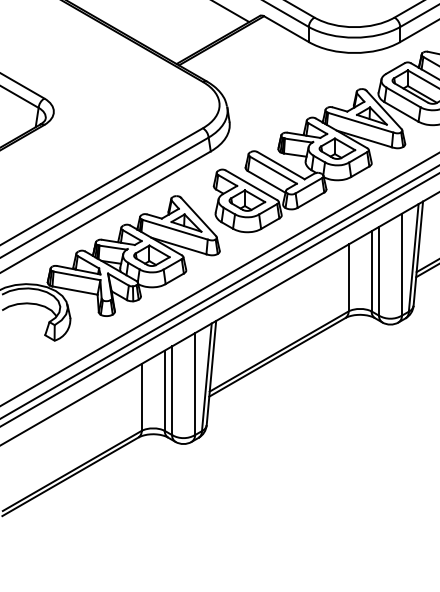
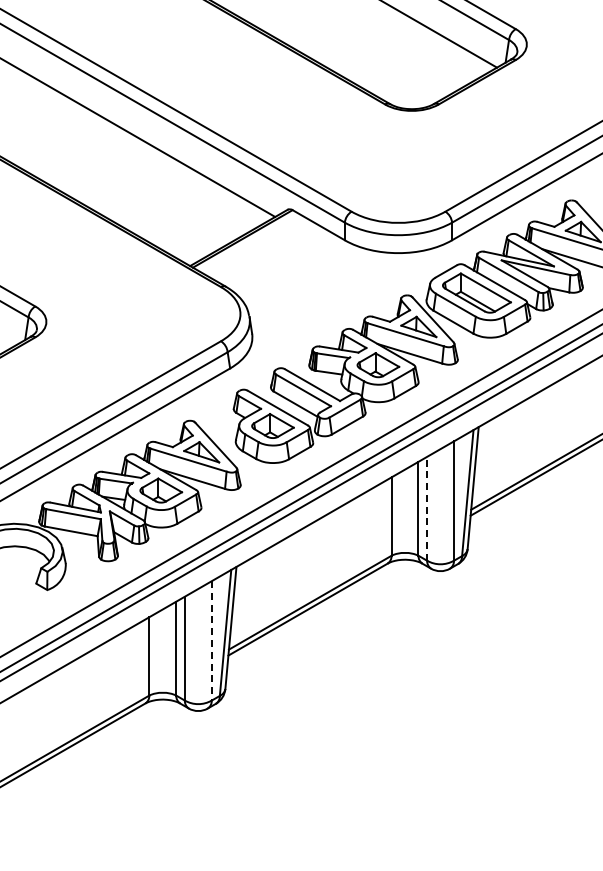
line: (379, 271) -> (427, 508), solid -> dashed
line: (194, 383) -> (211, 640), solid -> dashed

